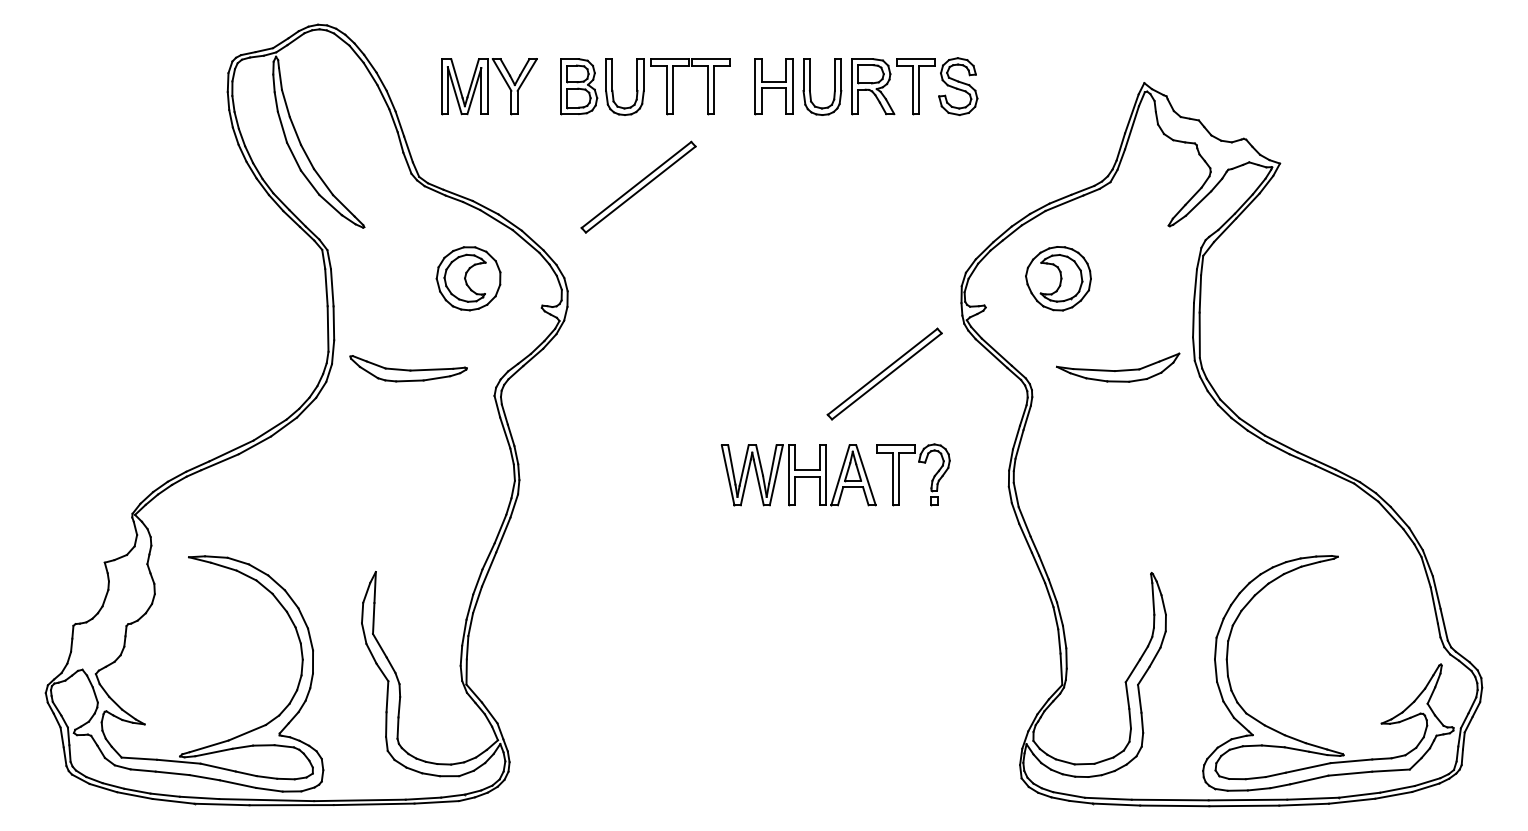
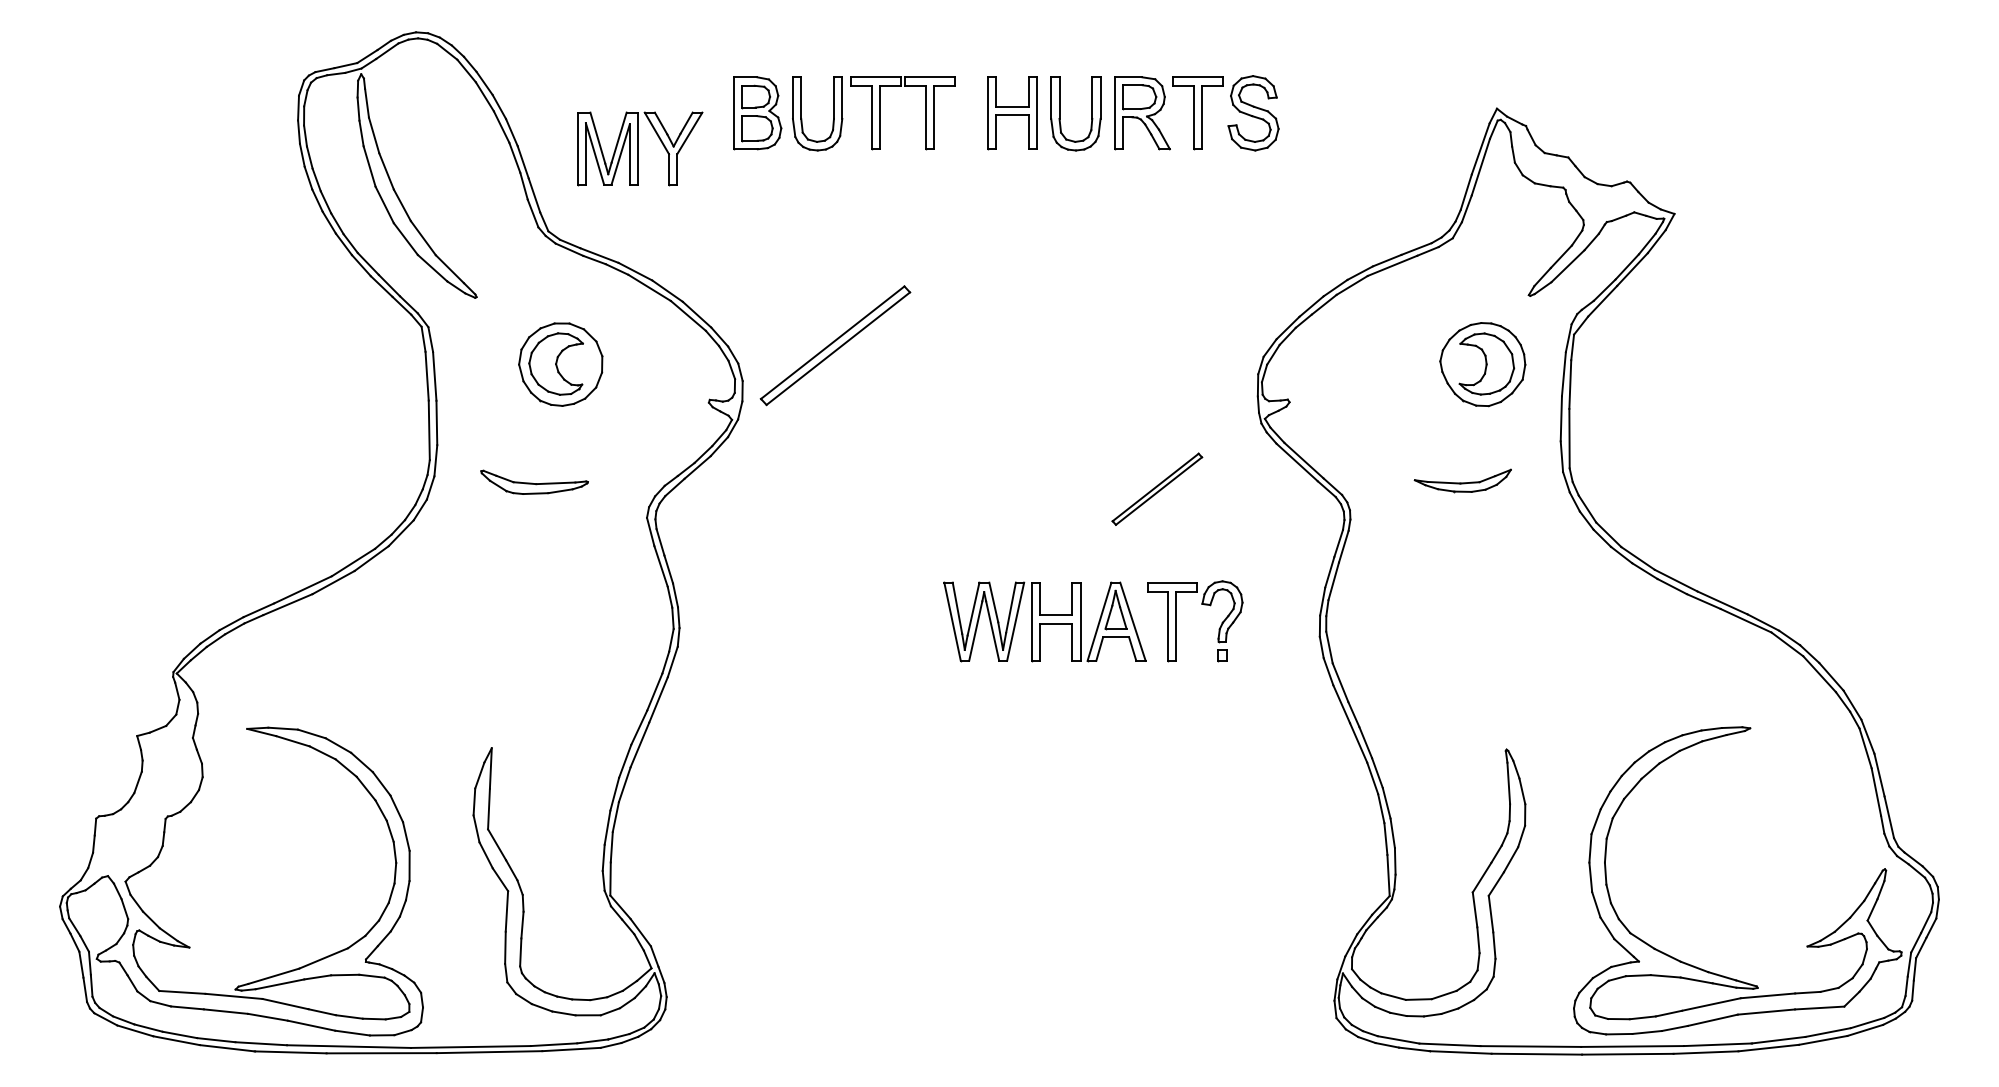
part: (489, 86) -> (640, 148), moved
part: (638, 186) -> (835, 344), moved
part: (468, 278) -> (560, 364), moved
part: (1058, 278) -> (1482, 364), moved
part: (1118, 367) -> (1463, 480), size x0.6
part: (408, 368) -> (534, 482), size x0.7
part: (884, 373) -> (1157, 488), size x0.6

